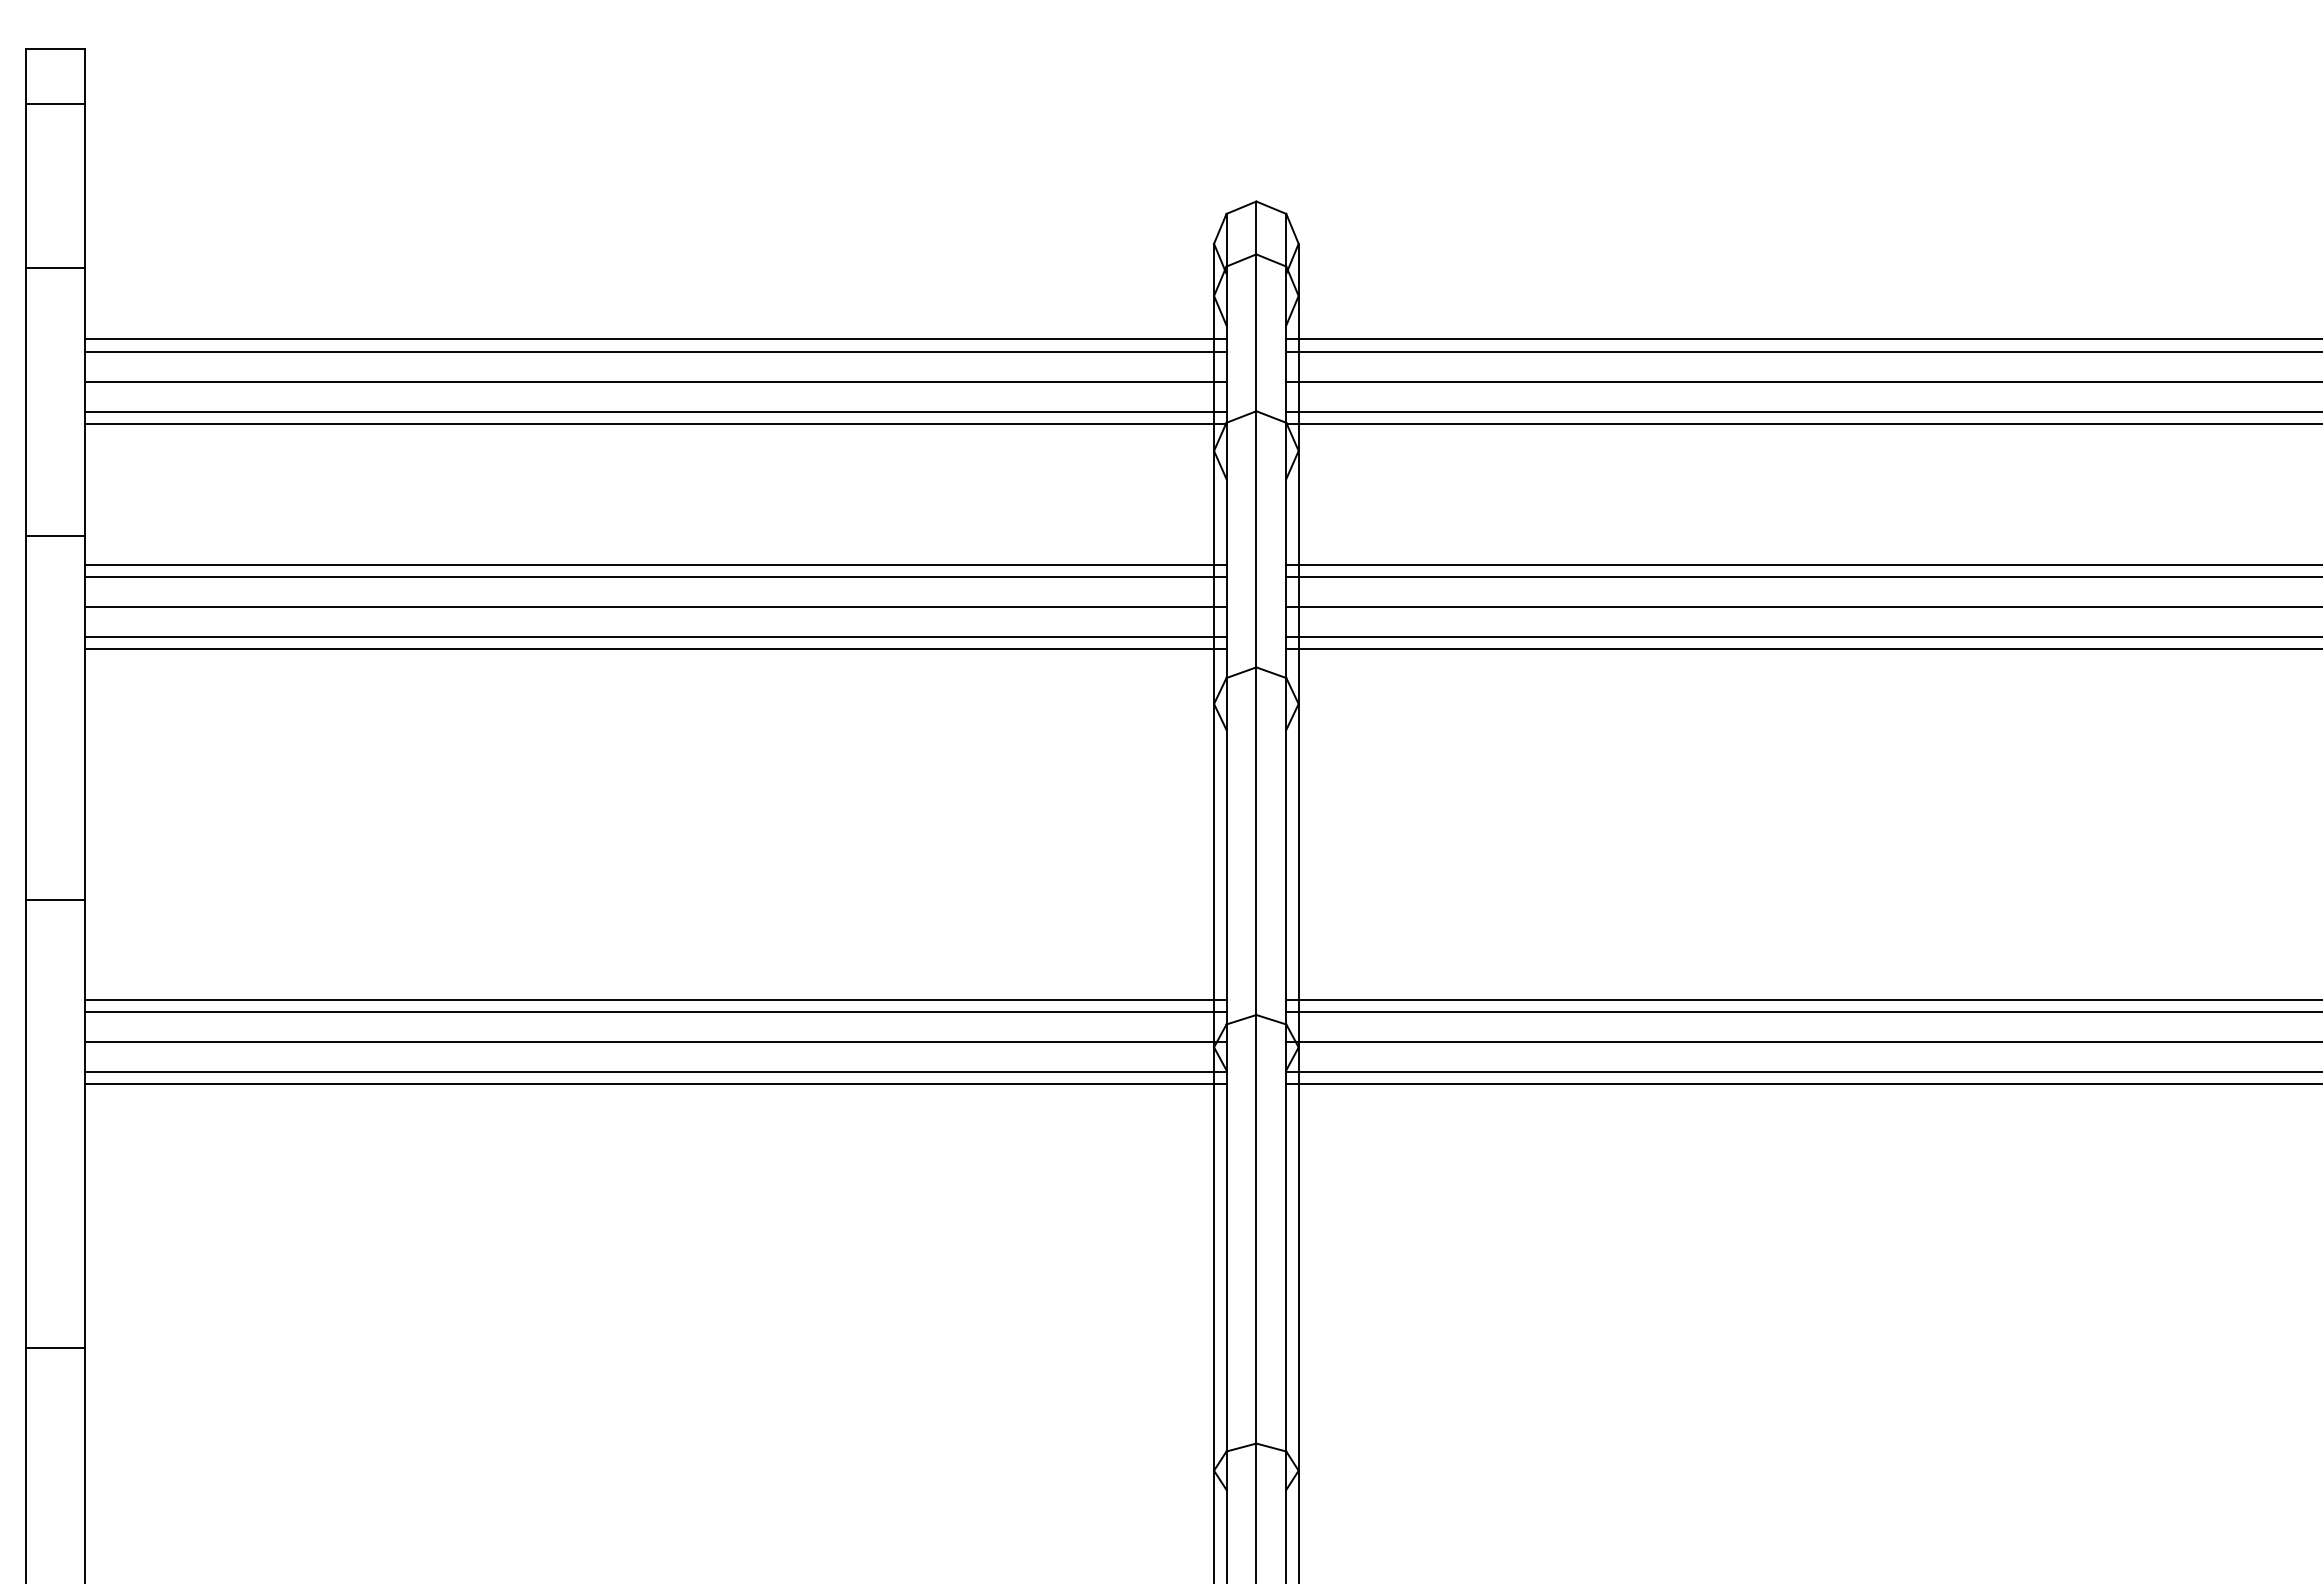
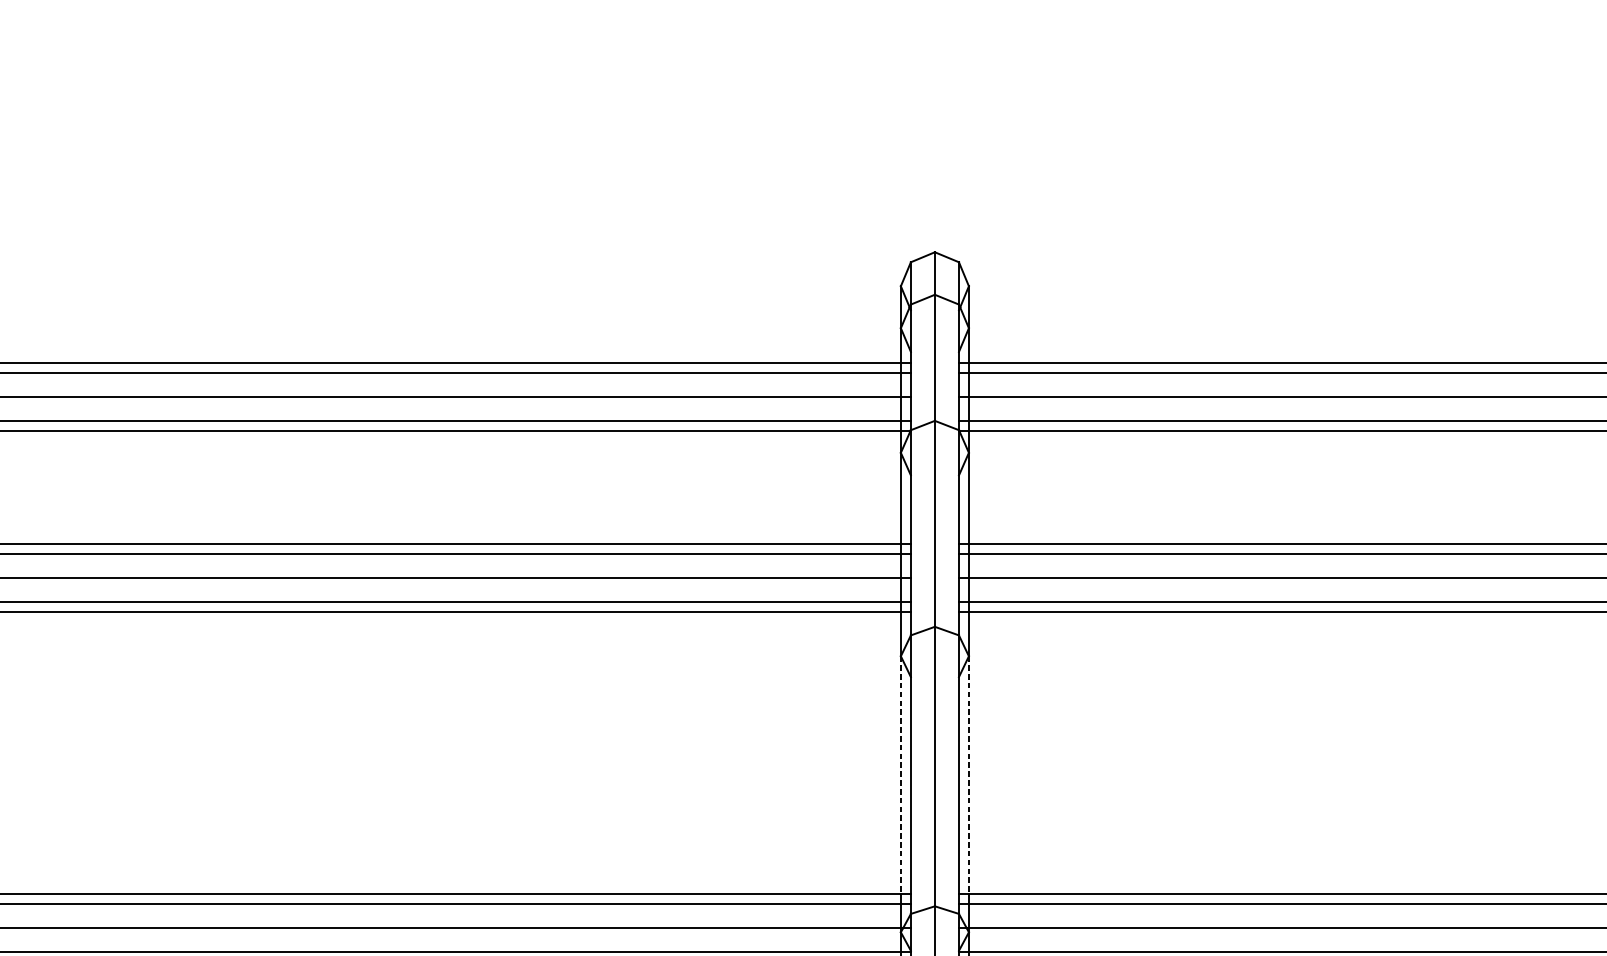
line: (1214, 851) -> (901, 774), solid -> dashed
line: (1298, 851) -> (968, 774), solid -> dashed

